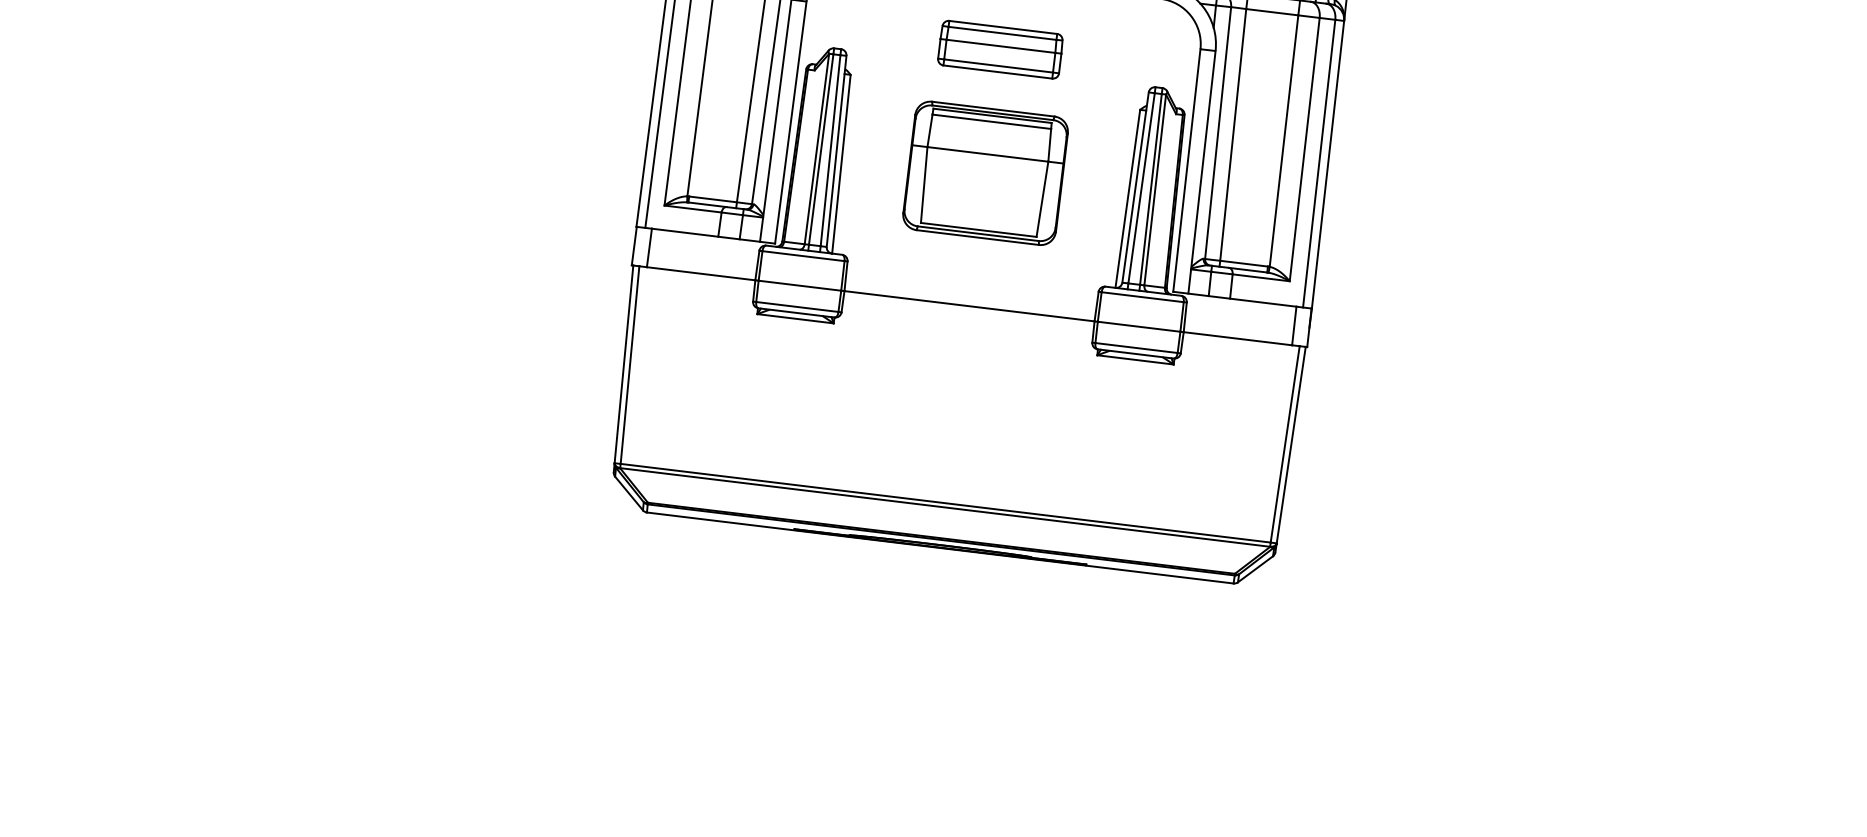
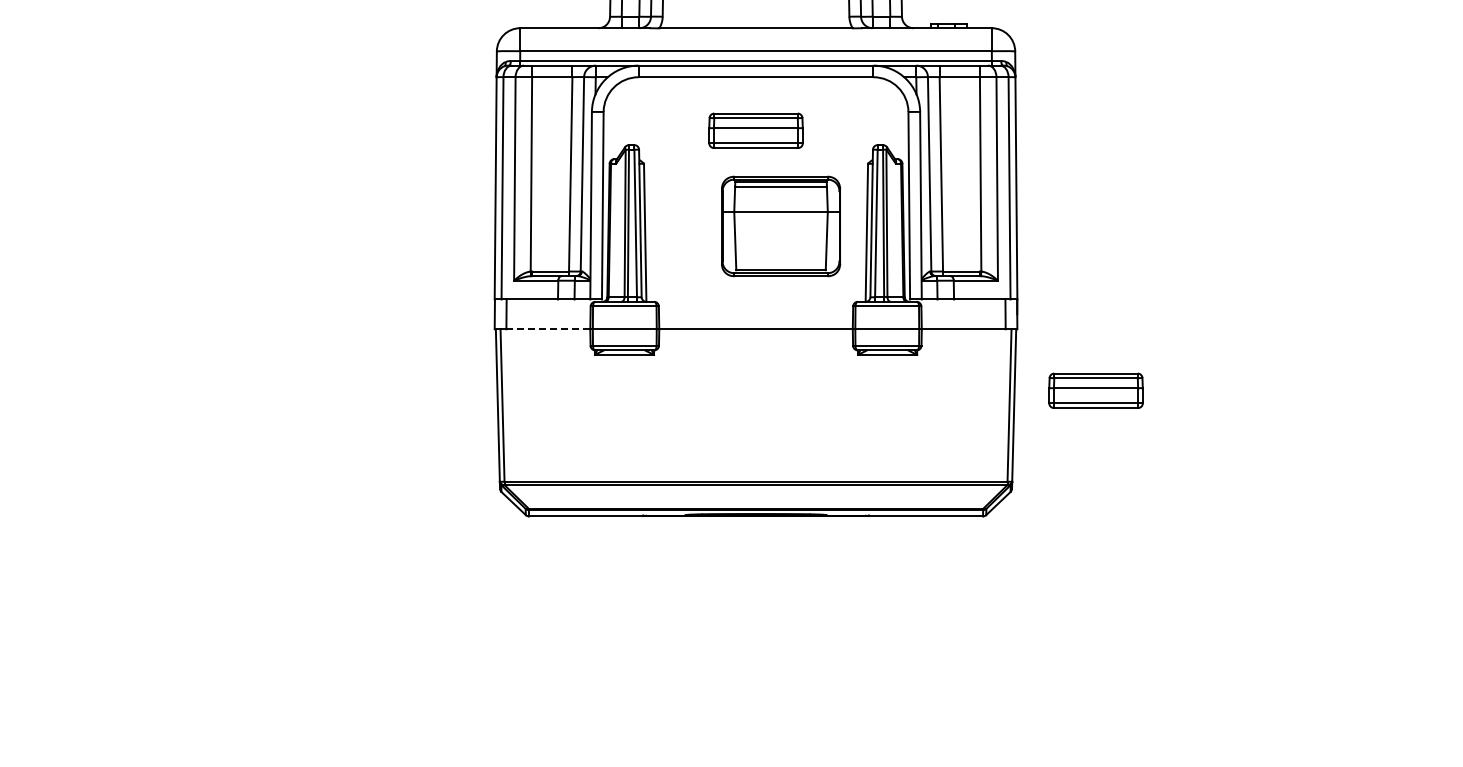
part: (986, 173) -> (781, 226), moved
line: (701, 274) -> (548, 329), solid -> dashed
part: (1398, 438) -> (1095, 390), added

